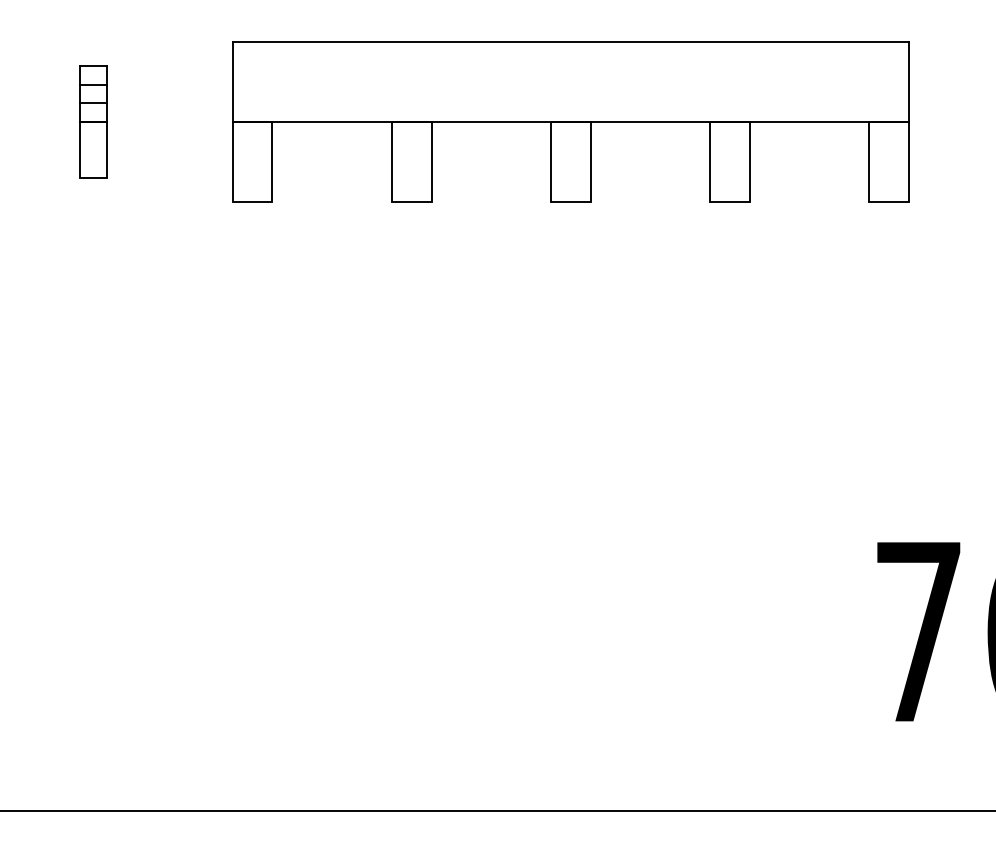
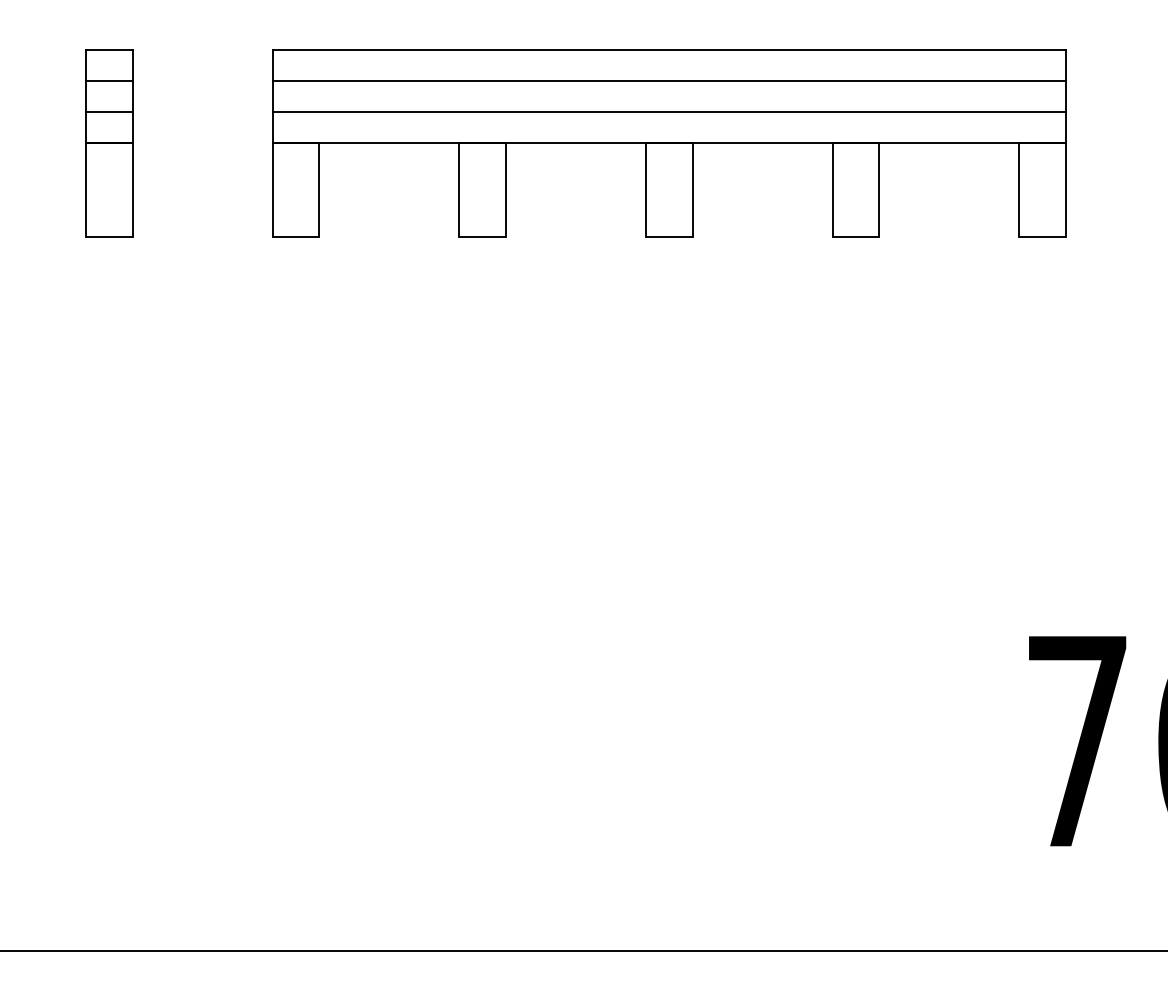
line: (570, 69) -> (669, 81), added
line: (570, 95) -> (669, 112), added
part: (93, 121) -> (109, 142), size x1.43

